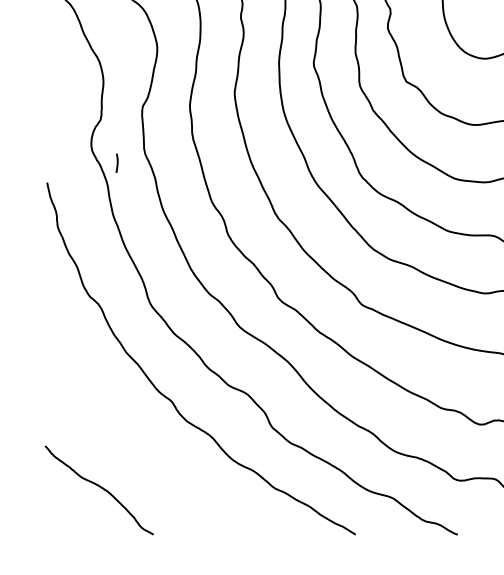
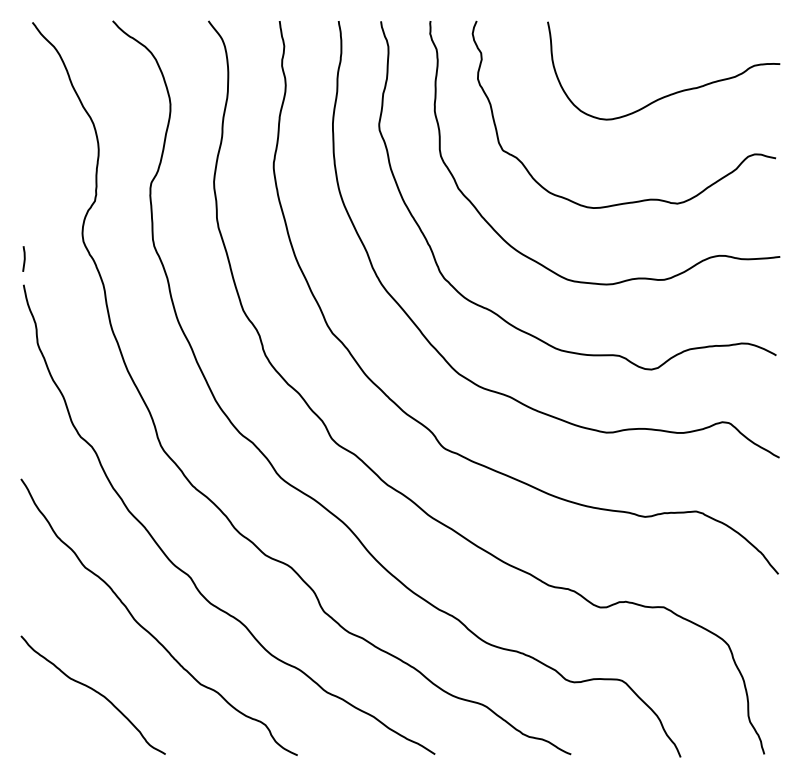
line: (116, 162) -> (23, 258), moved
curve: (141, 442) -> (149, 631), added

